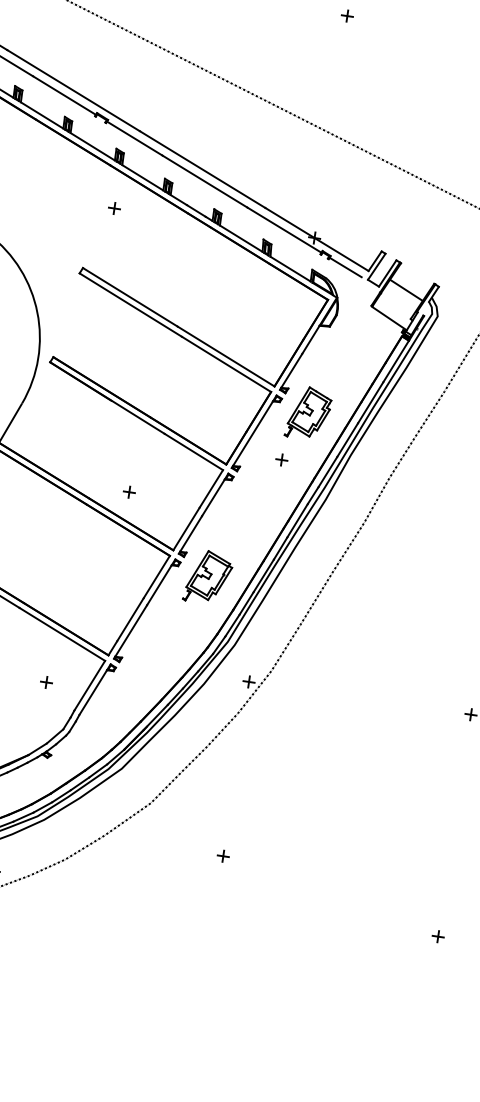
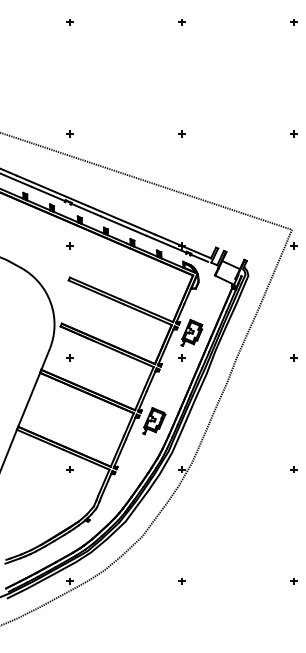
part: (113, 207) -> (69, 245), moved
part: (128, 491) -> (69, 357), moved
part: (45, 682) -> (69, 469), moved
part: (222, 856) -> (181, 581), moved

